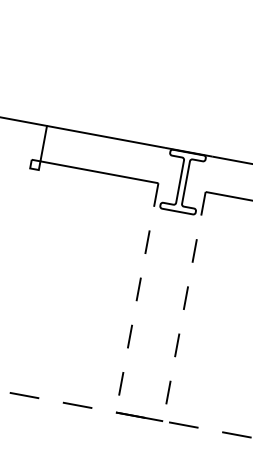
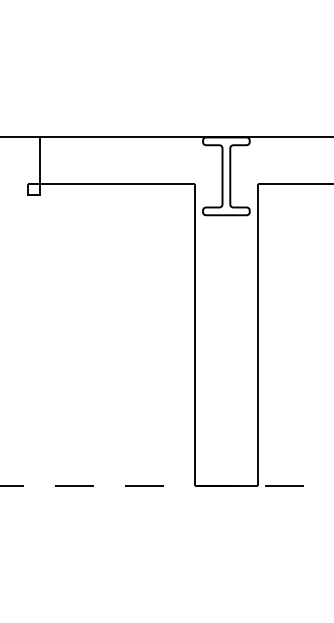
line: (137, 298) -> (195, 335), dashed -> solid
line: (184, 307) -> (257, 335), dashed -> solid

